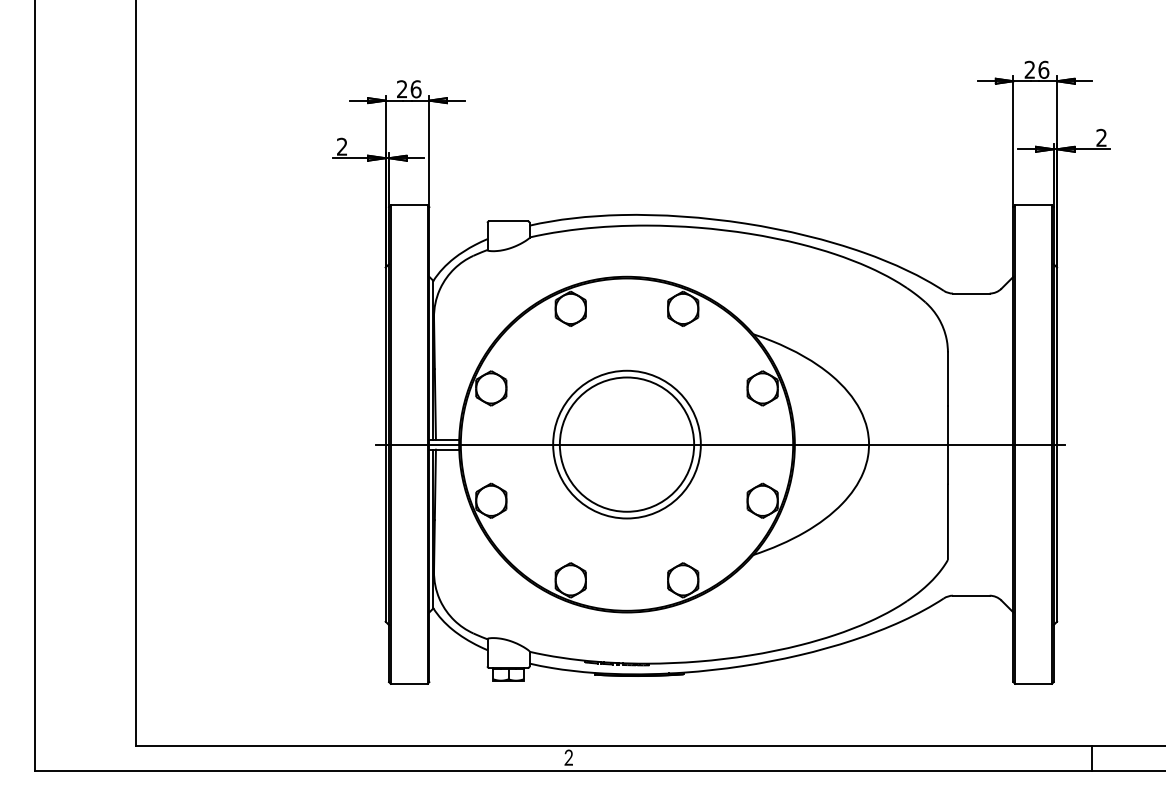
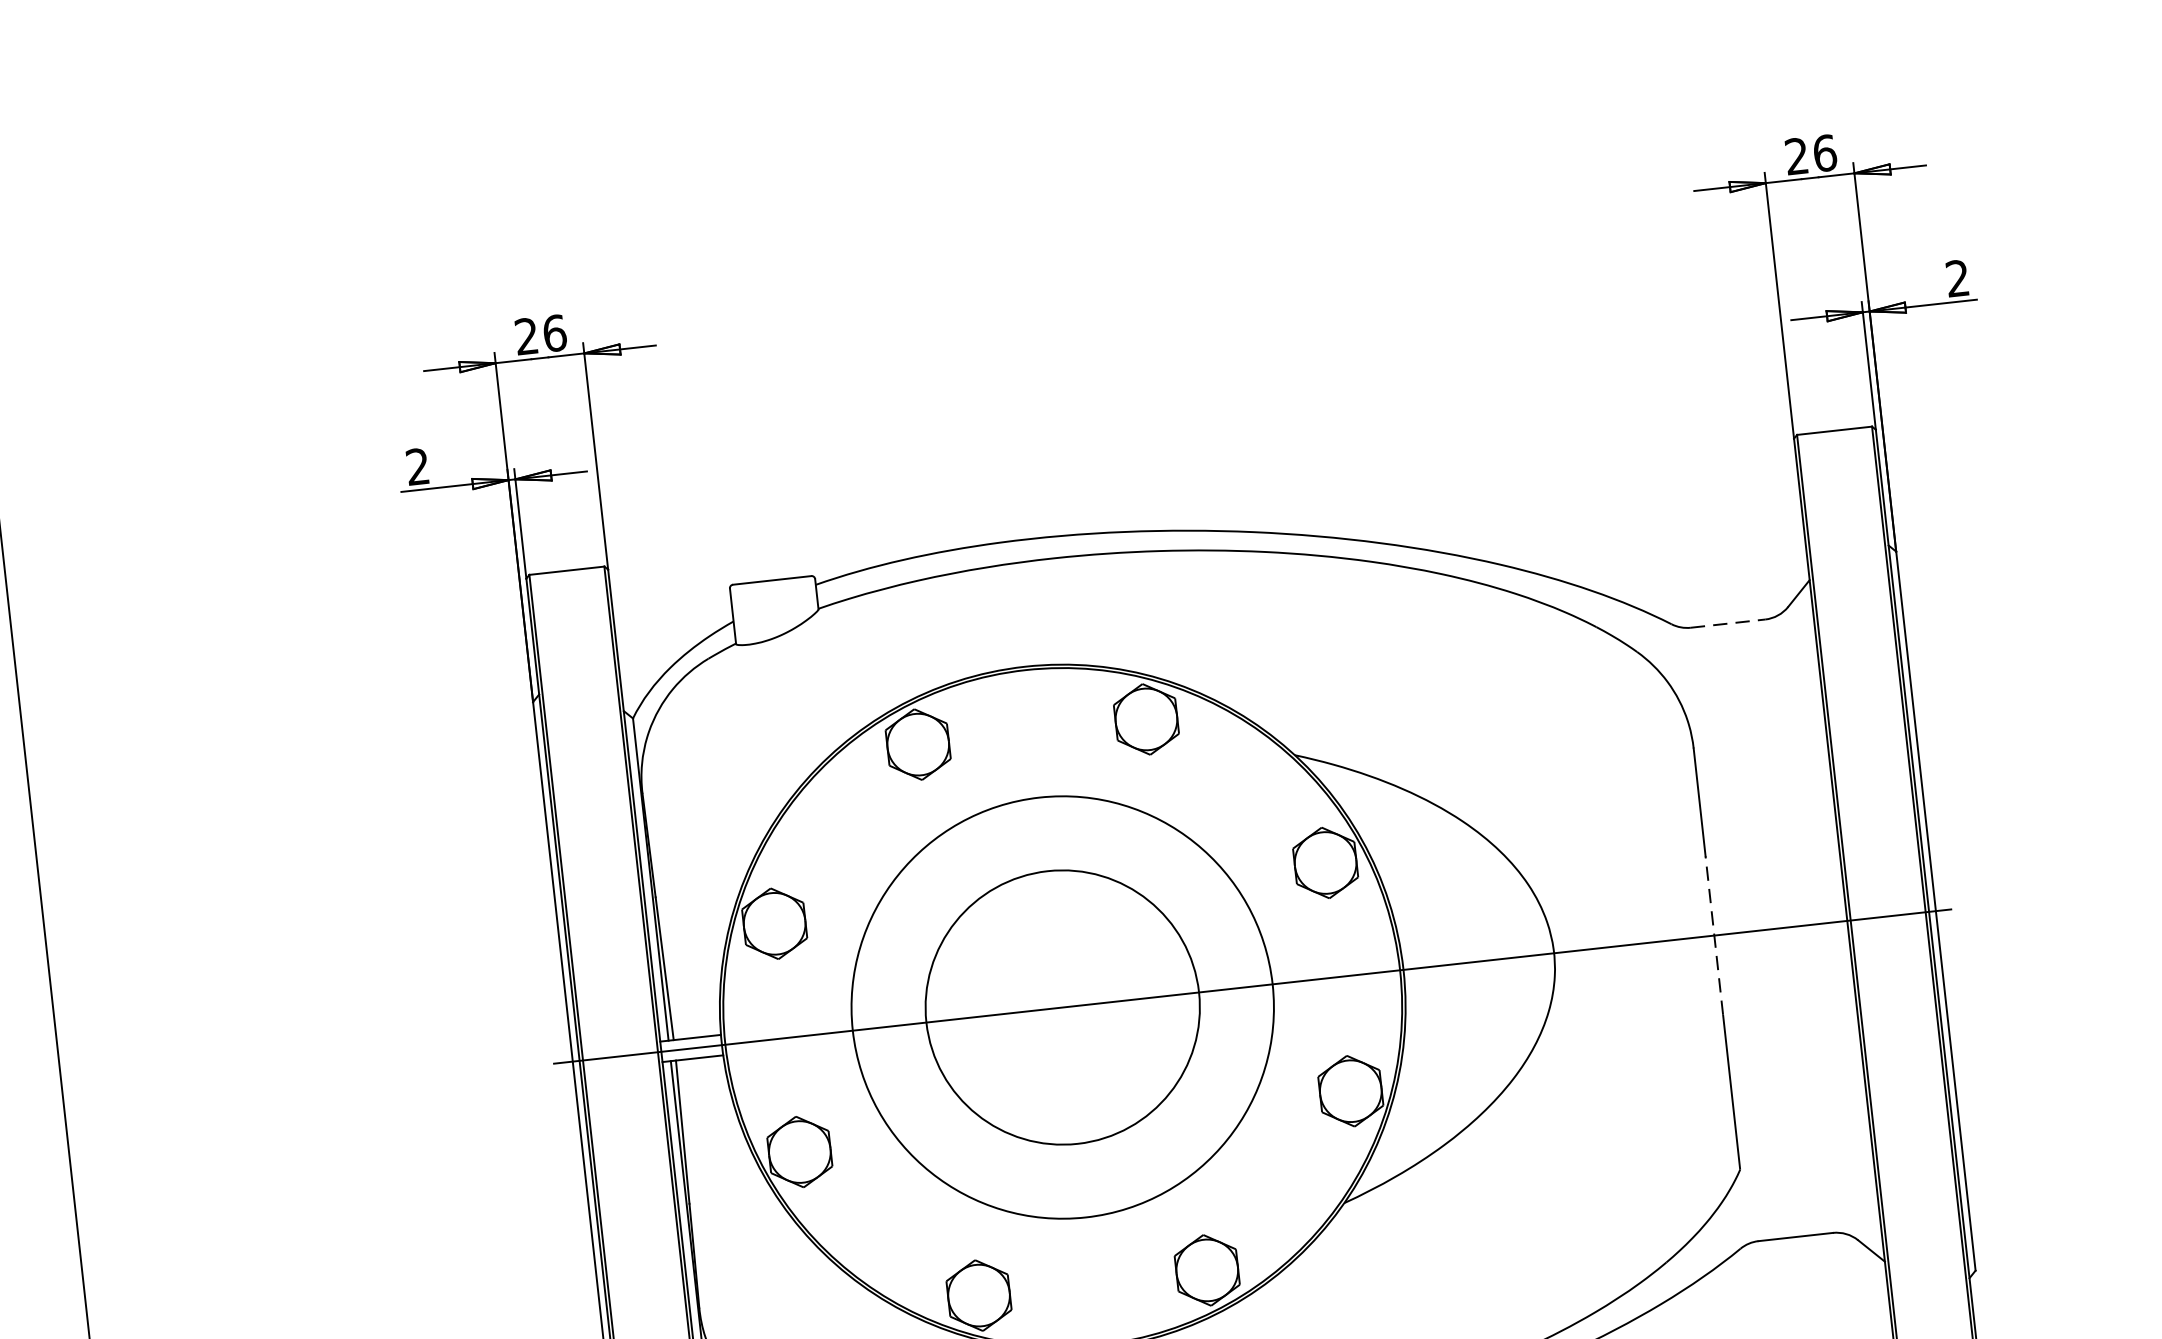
line: (971, 293) -> (1728, 623), solid -> dashed
circle: (626, 444) -> (1061, 1007), size x1.4
line: (947, 444) -> (1713, 935), solid -> dashed

